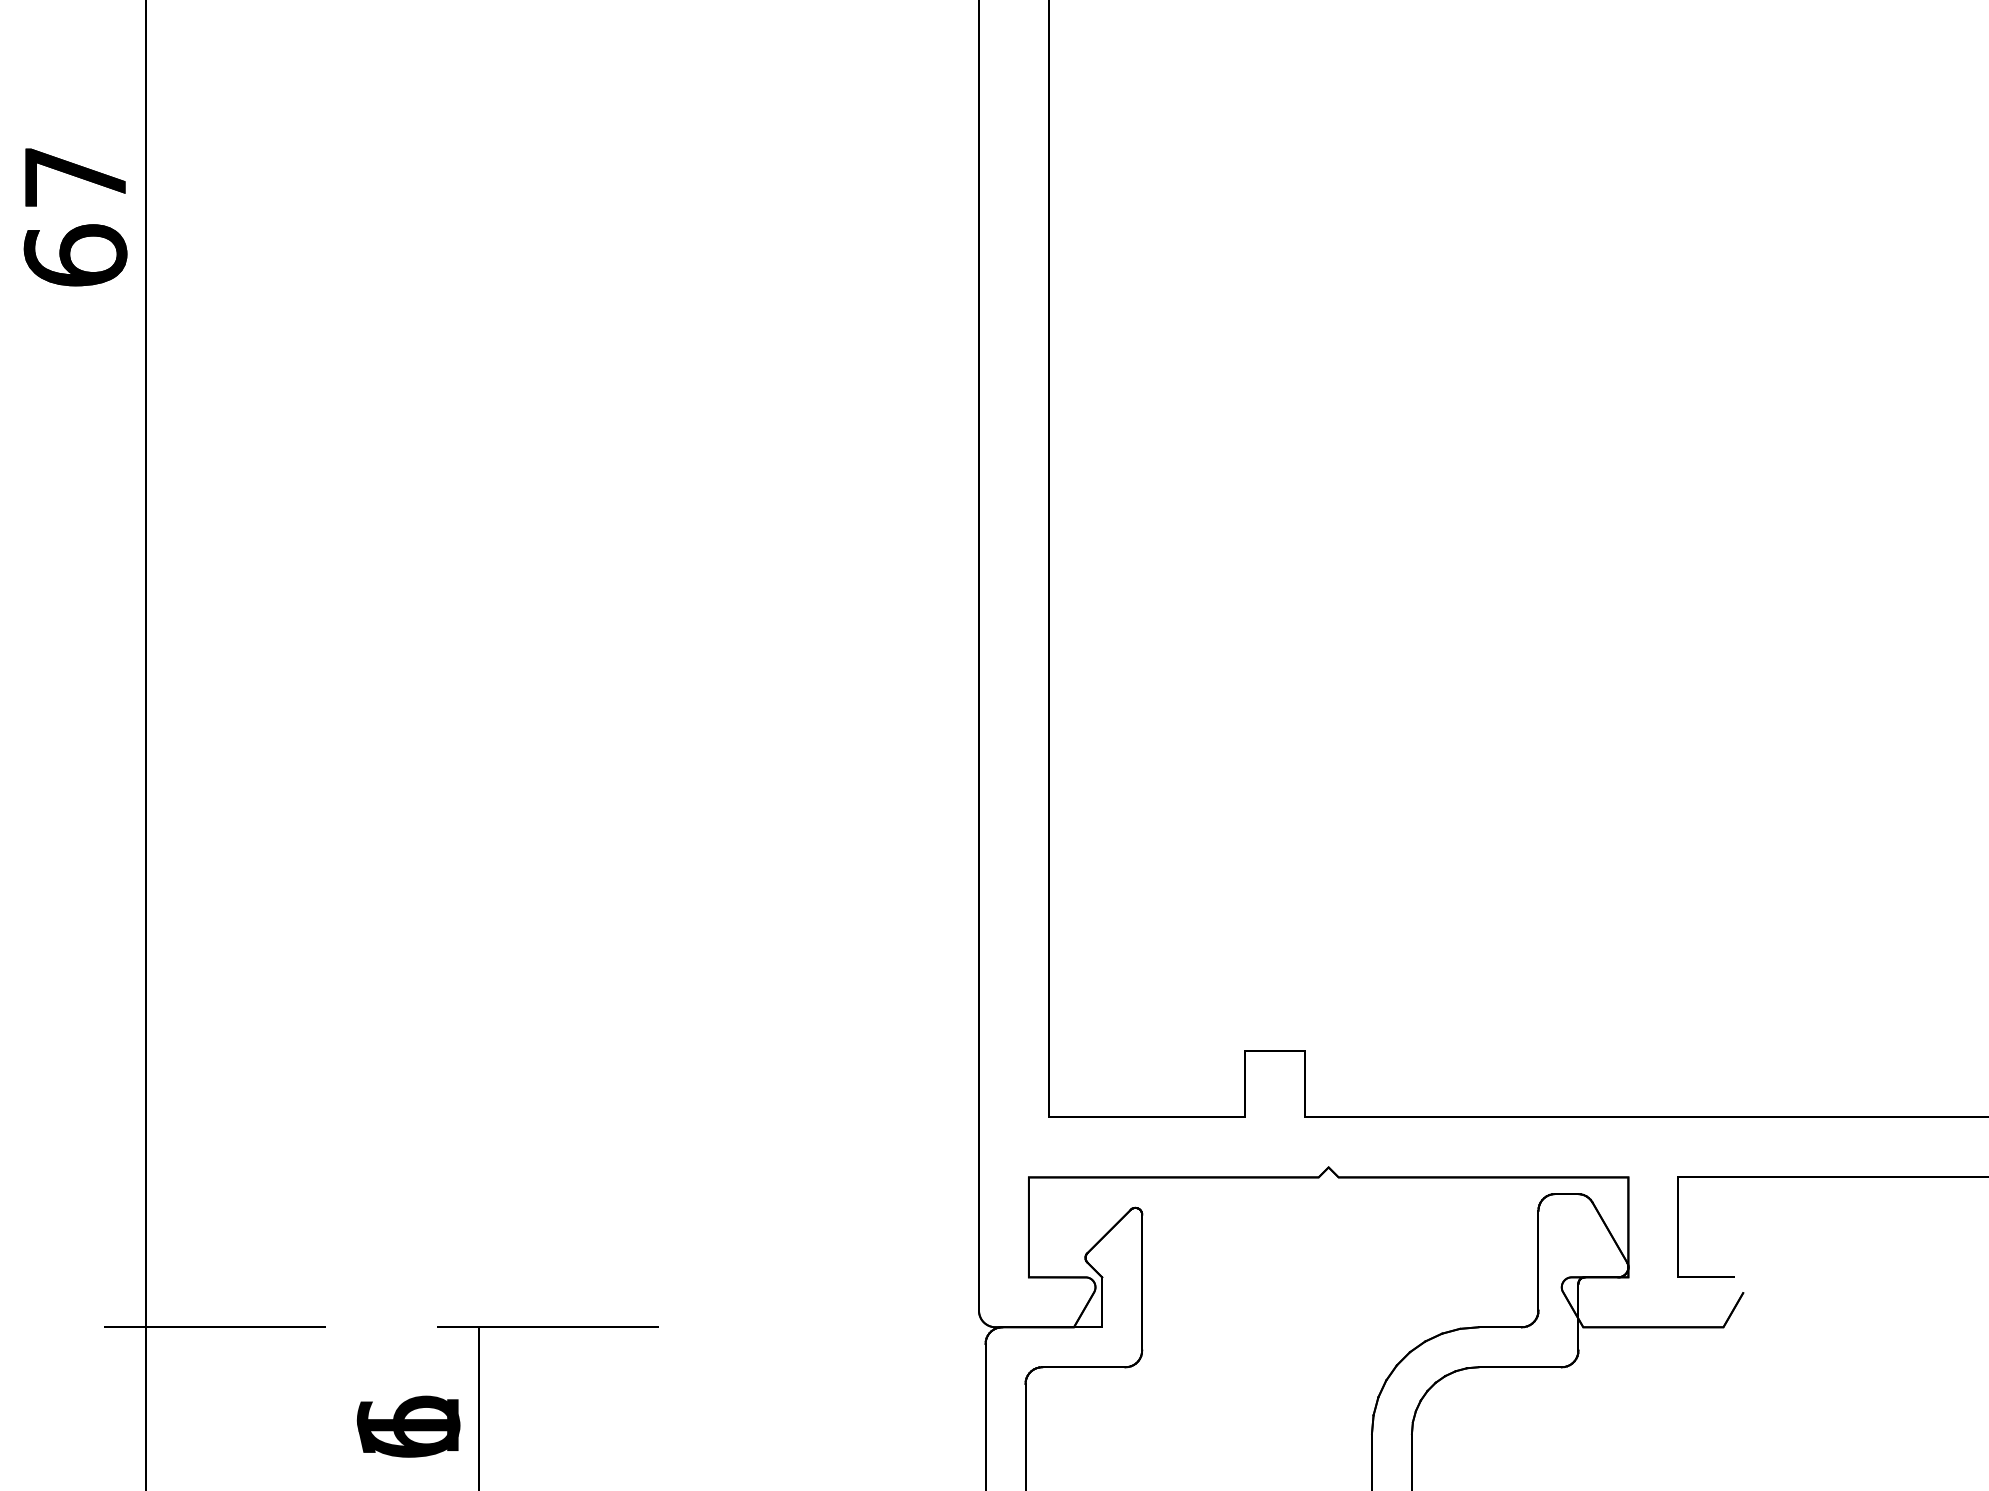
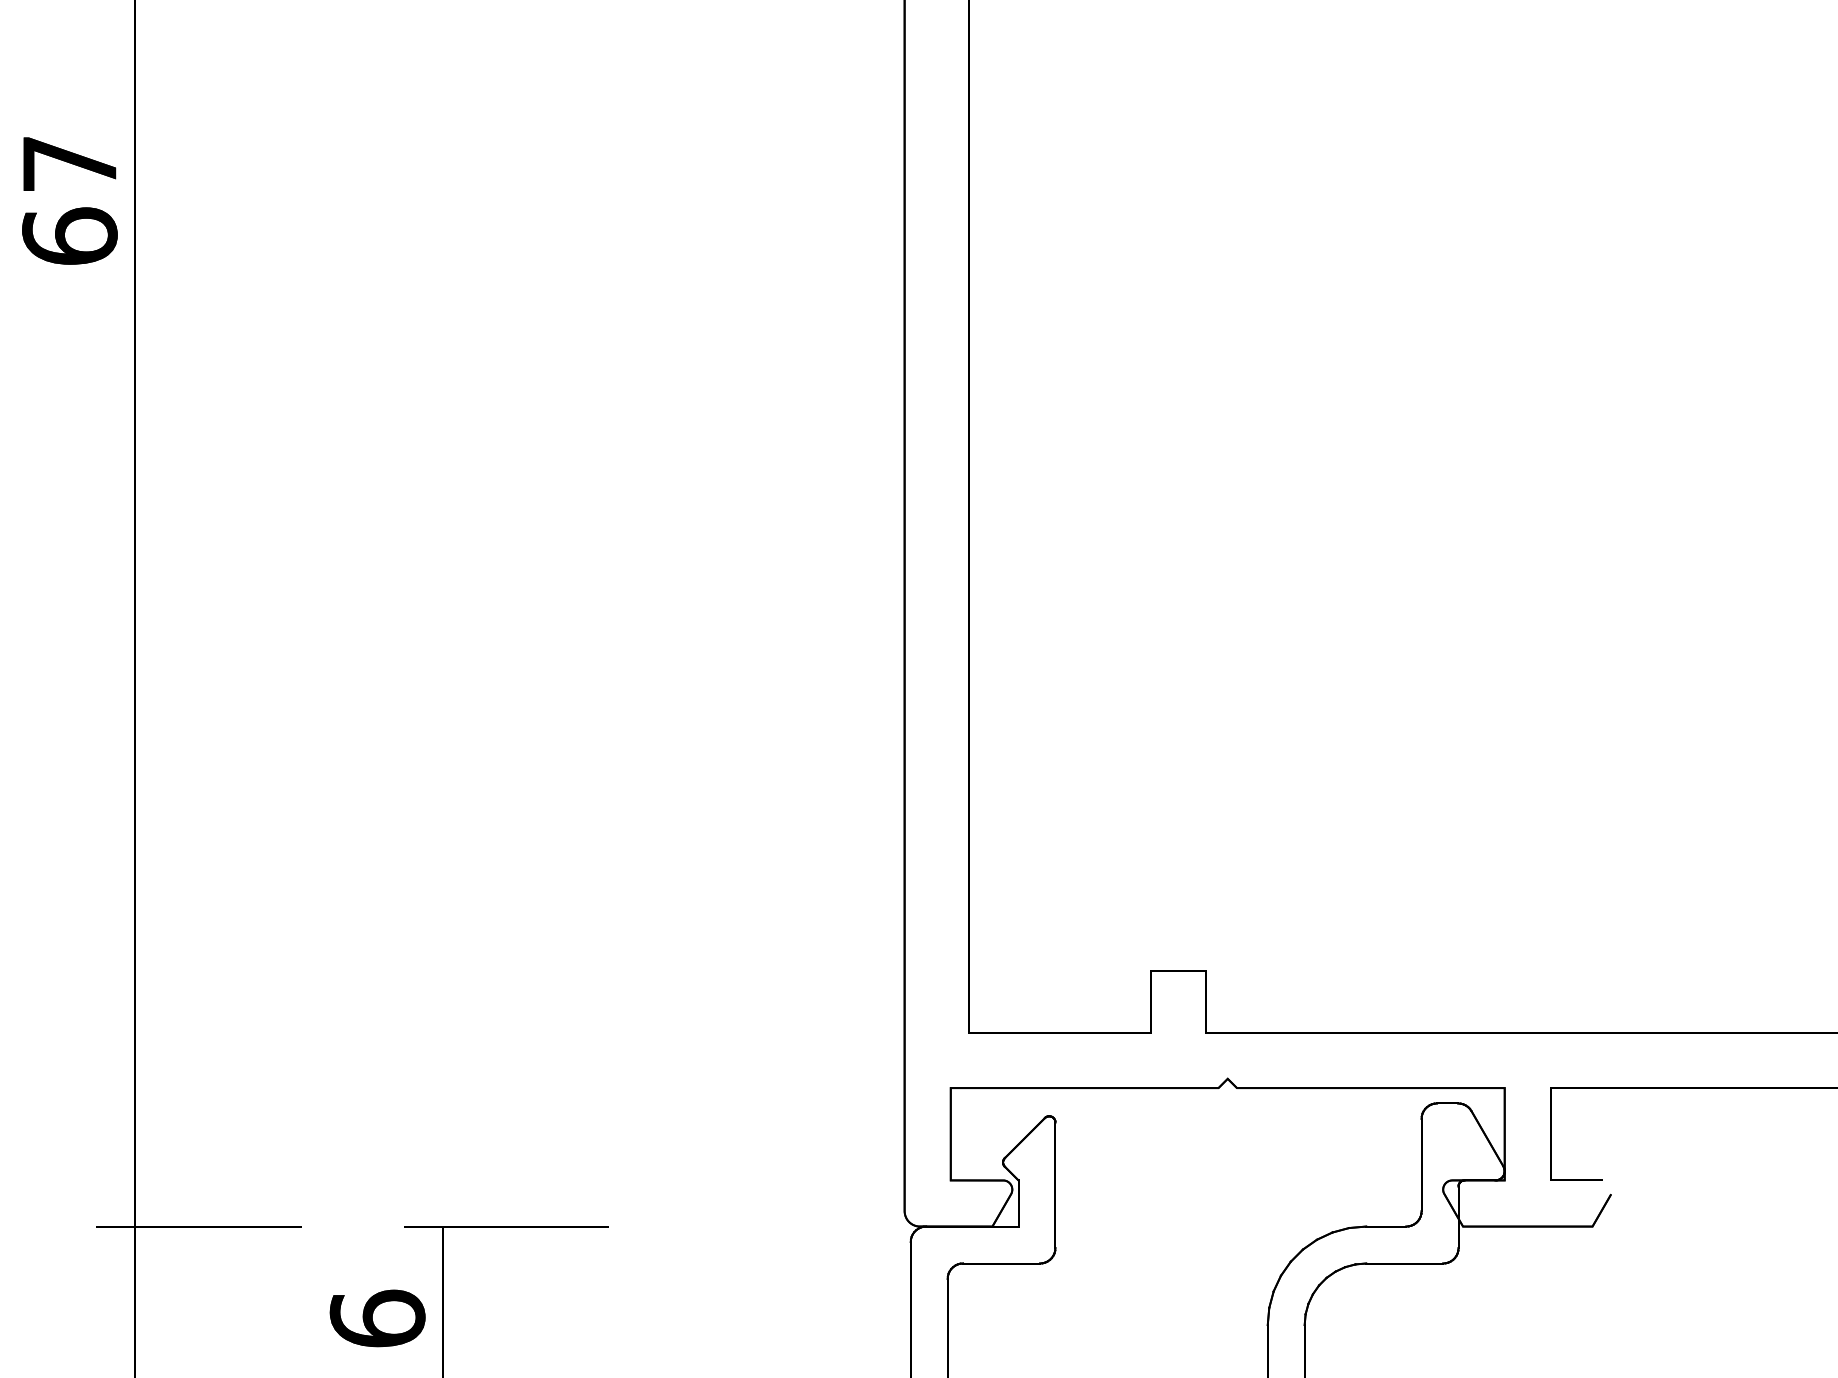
text: (408, 1426) -> (377, 1318), 1 -> 6

